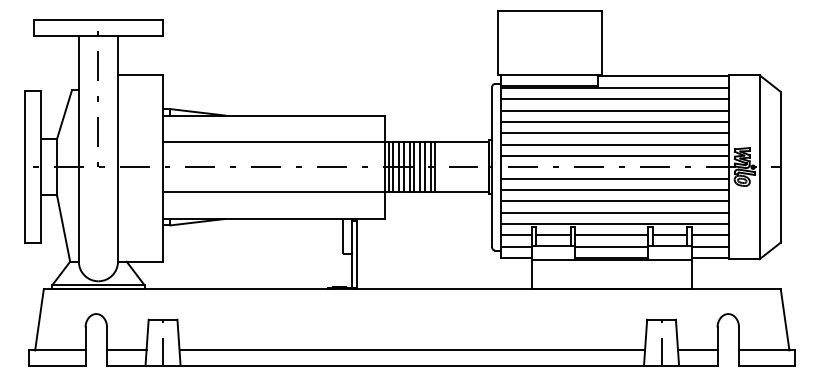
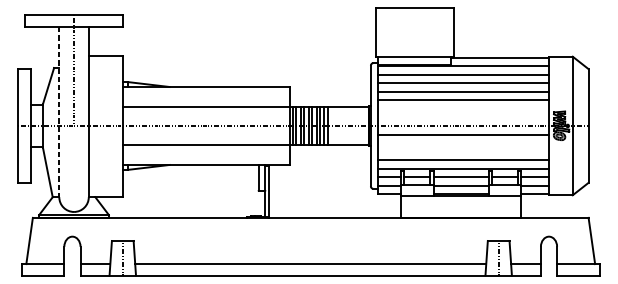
line: (614, 144) -> (463, 108), removed
line: (78, 148) -> (59, 111), solid -> dashed
line: (614, 155) -> (463, 117), removed
line: (614, 189) -> (463, 142), removed
line: (614, 201) -> (463, 151), removed

